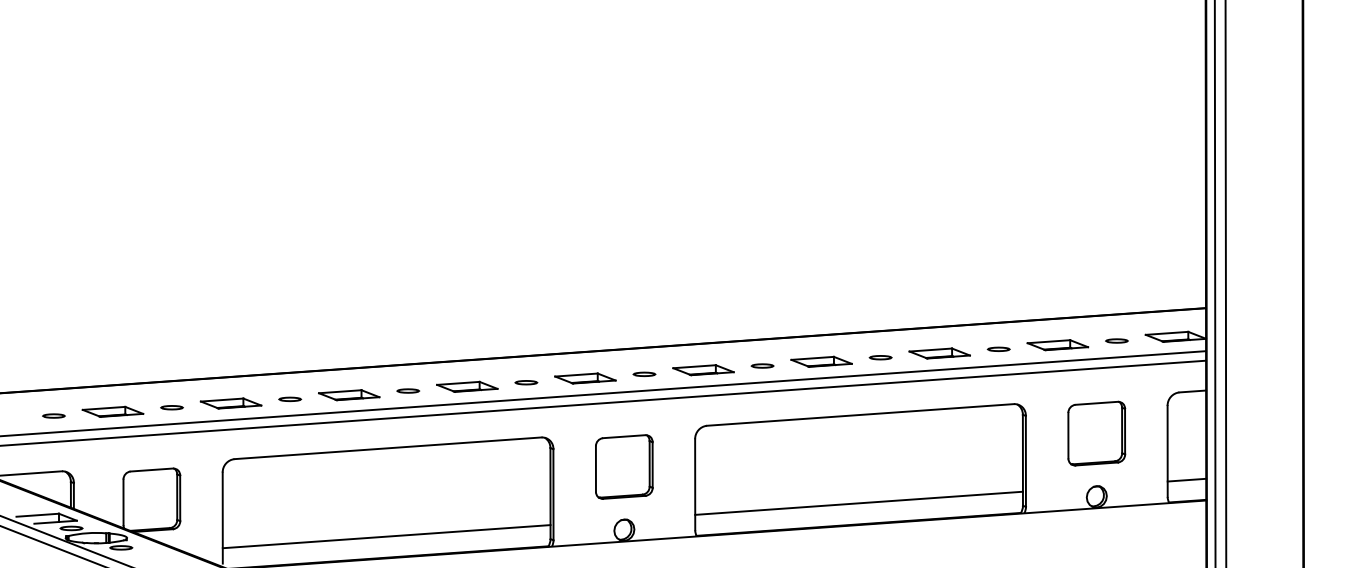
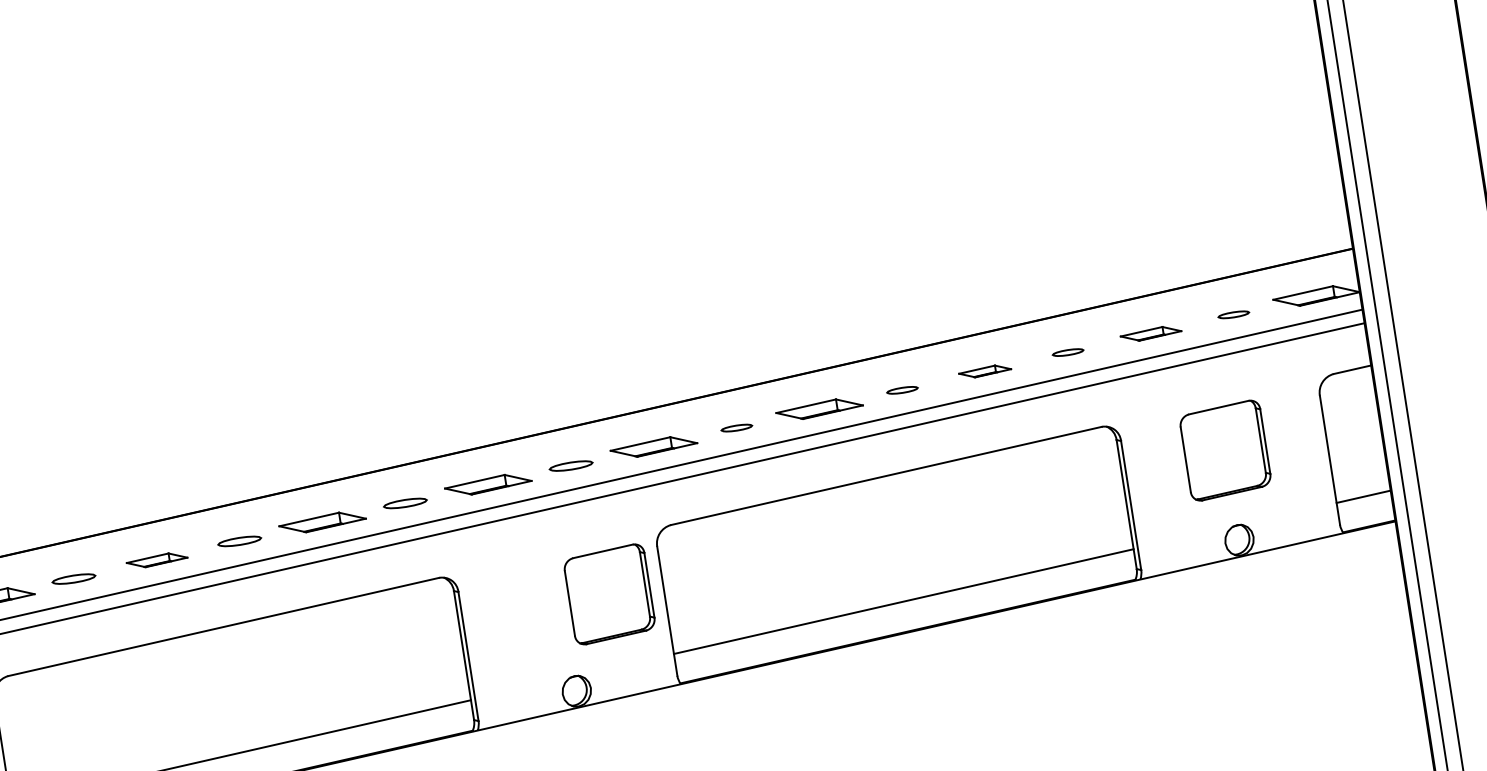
part: (1057, 345) -> (1150, 334), size x0.7
part: (939, 353) -> (984, 371), size x0.6
part: (644, 373) -> (570, 464), size x1.4
part: (526, 382) -> (405, 503), size x1.4
part: (408, 390) -> (240, 540), size x1.4
part: (349, 395) -> (157, 560), size x0.7
part: (290, 399) -> (74, 579), size x1.4
part: (624, 466) -> (609, 593), moved

